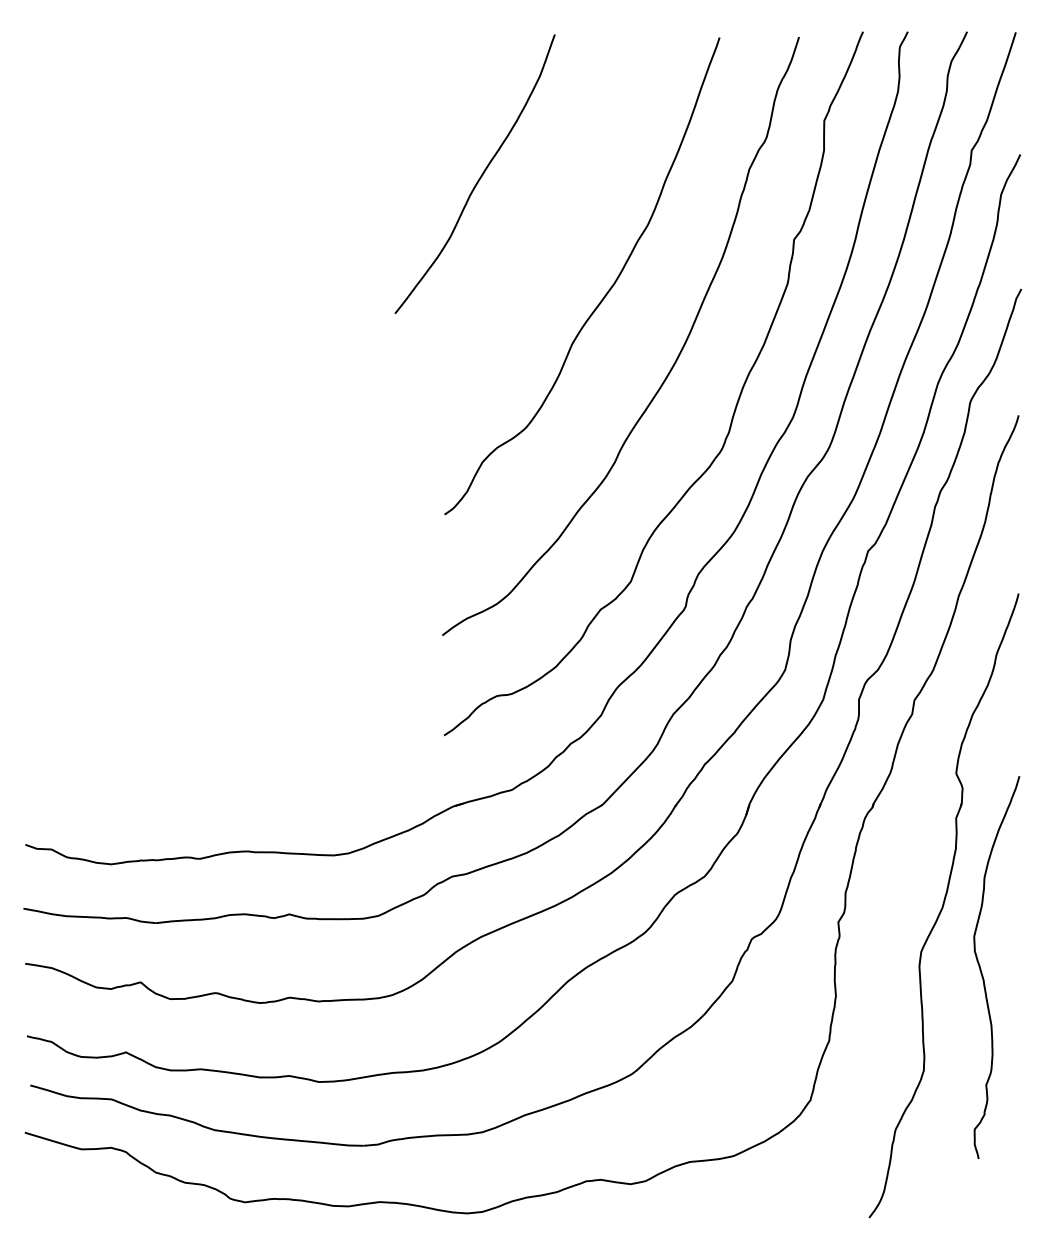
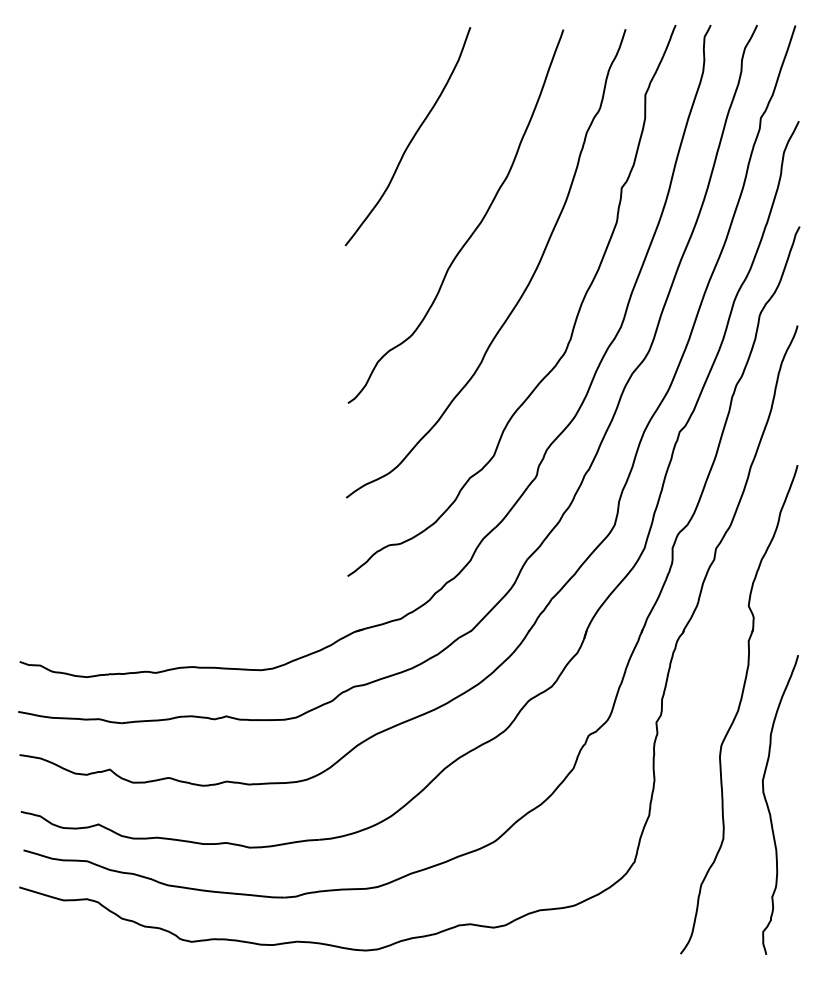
curve: (480, 175) -> (412, 137), moved
curve: (982, 972) -> (769, 808), moved

